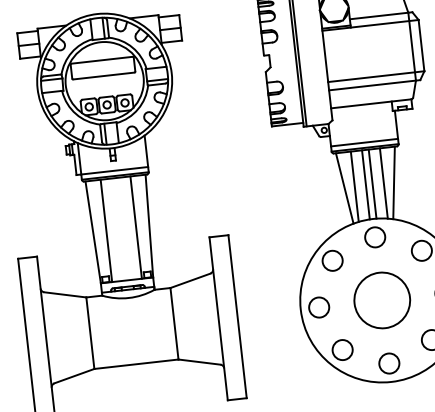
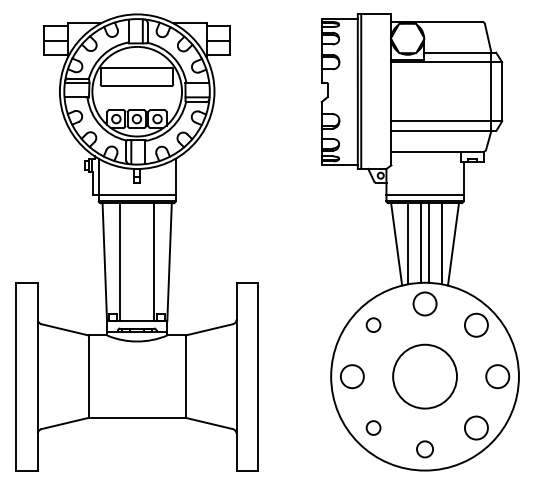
circle: (332, 260) -> (373, 324), size x0.6
circle: (342, 349) -> (373, 427), size x0.6
circle: (388, 363) -> (424, 449), size x0.7

